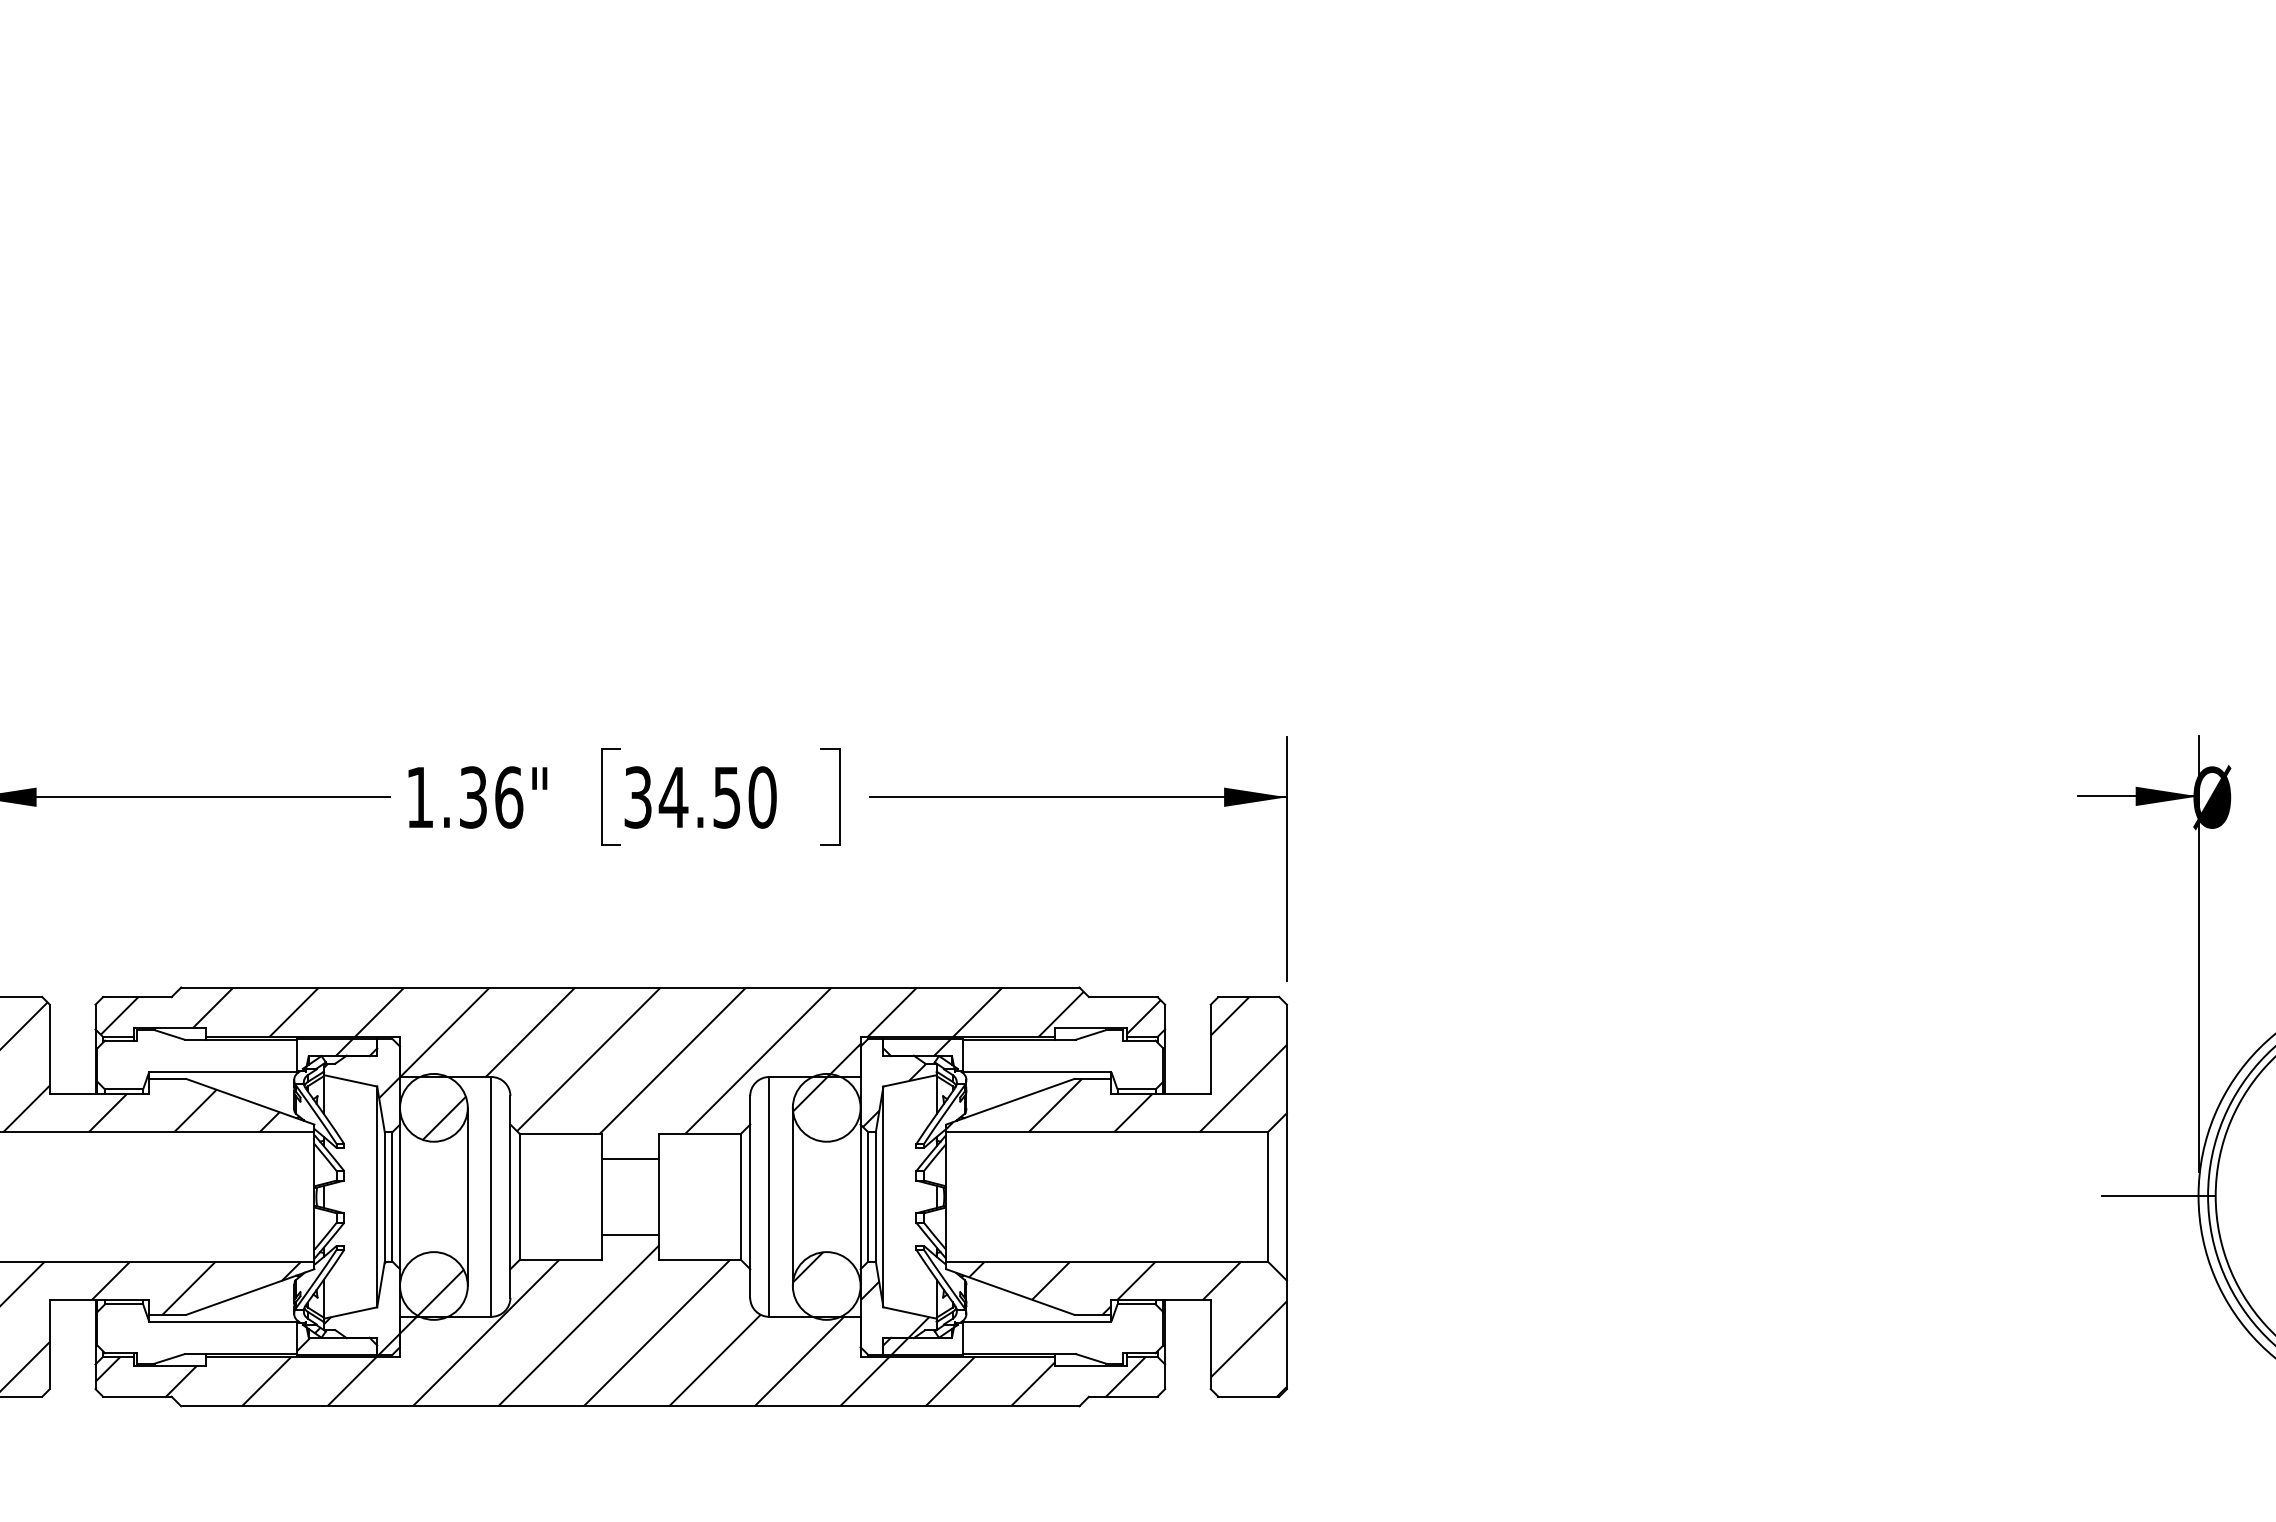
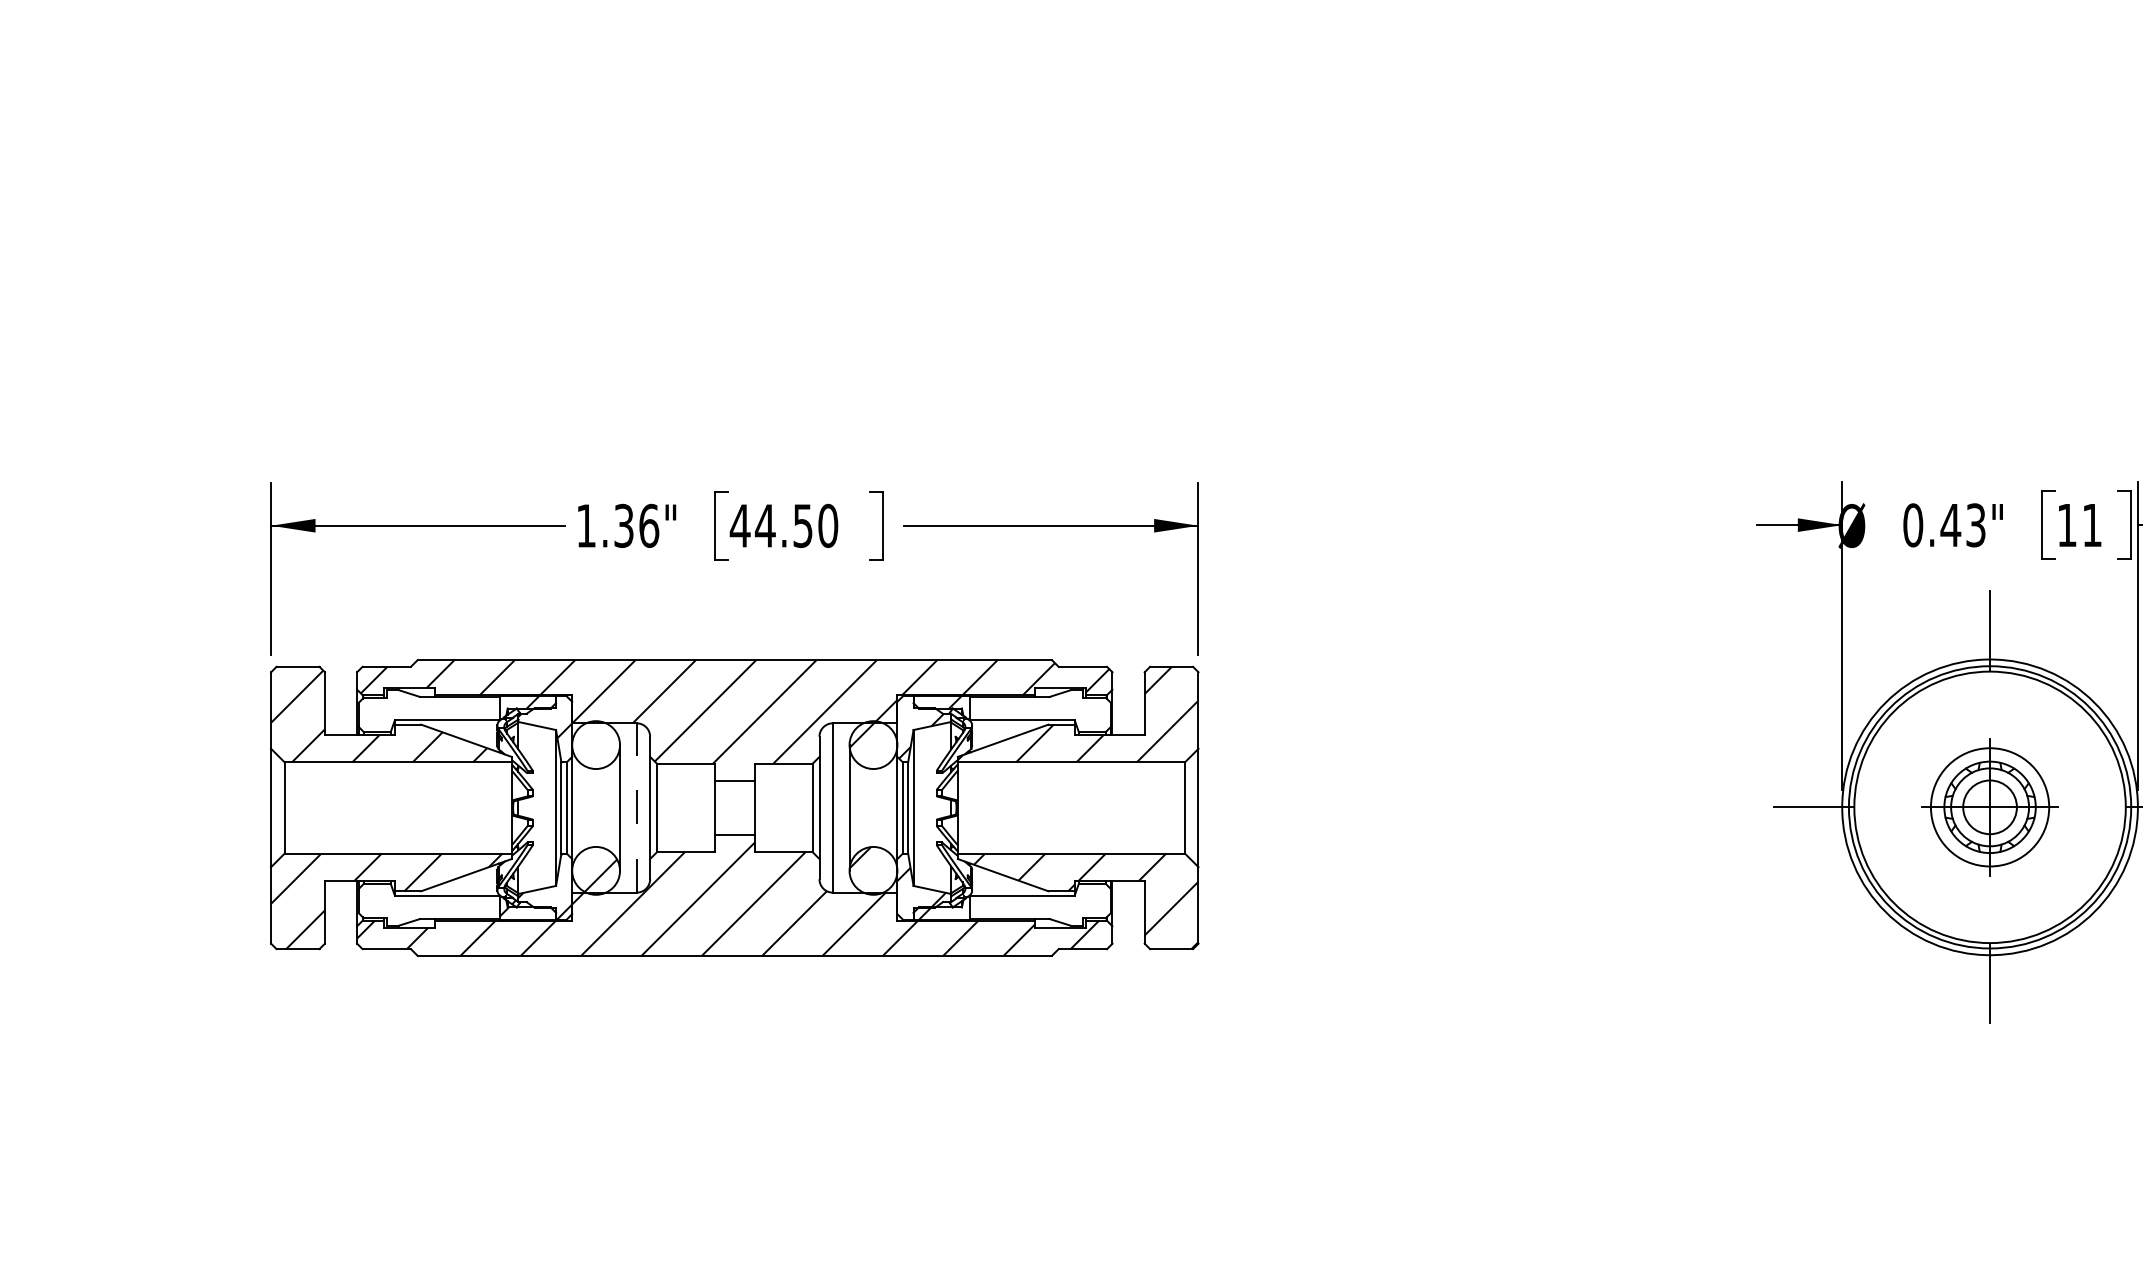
text: (636, 796) -> (739, 525), 34.50 -> 44.50
hatch: (444, 1118) -> (603, 752), removed
line: (491, 1196) -> (636, 807), solid -> dashed

